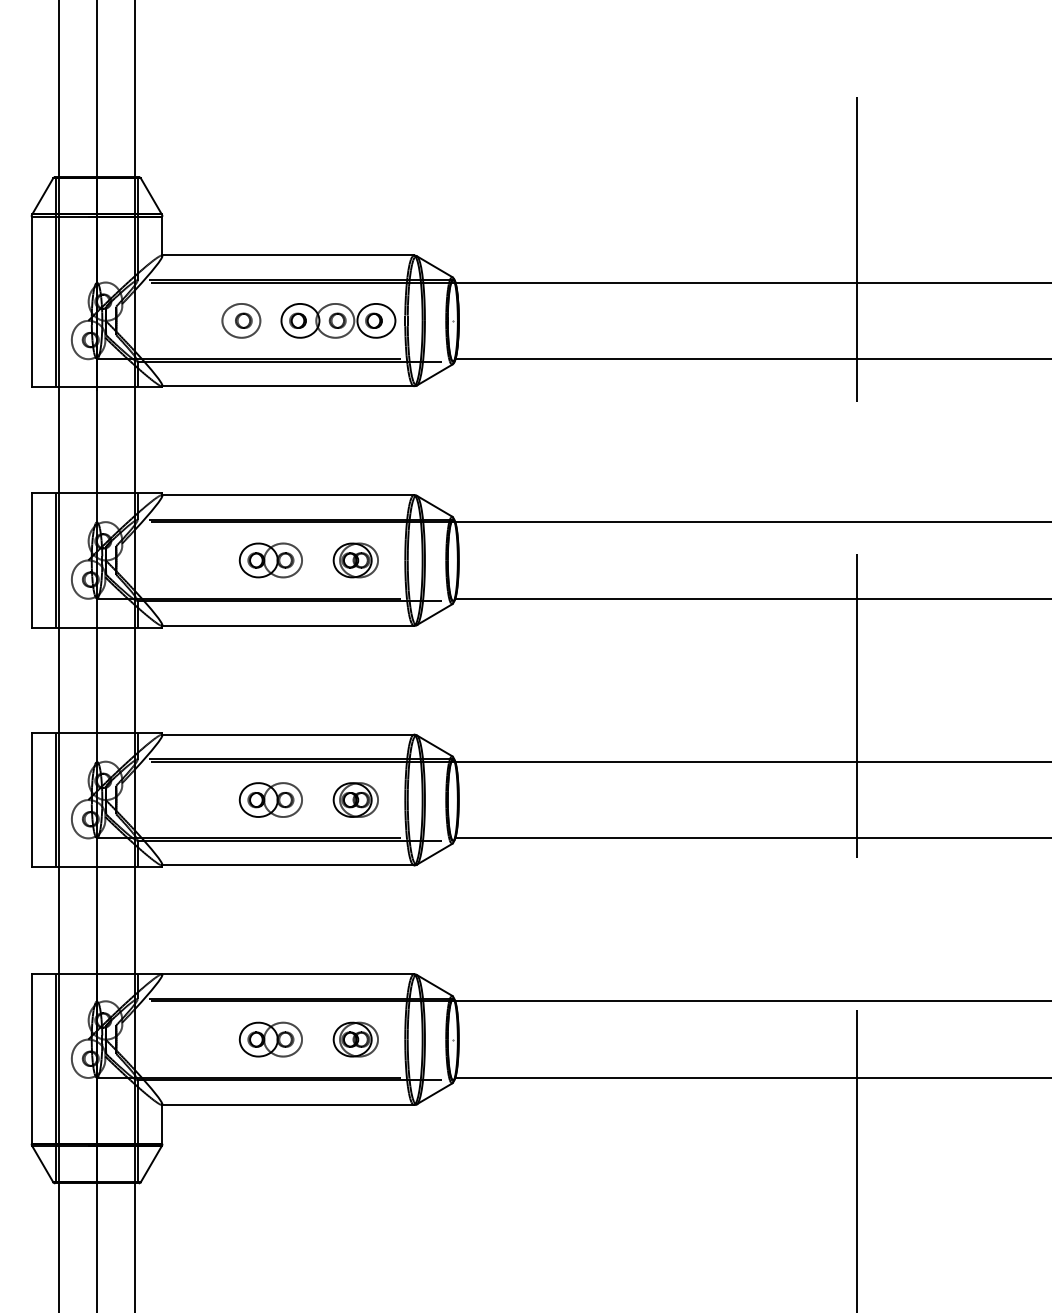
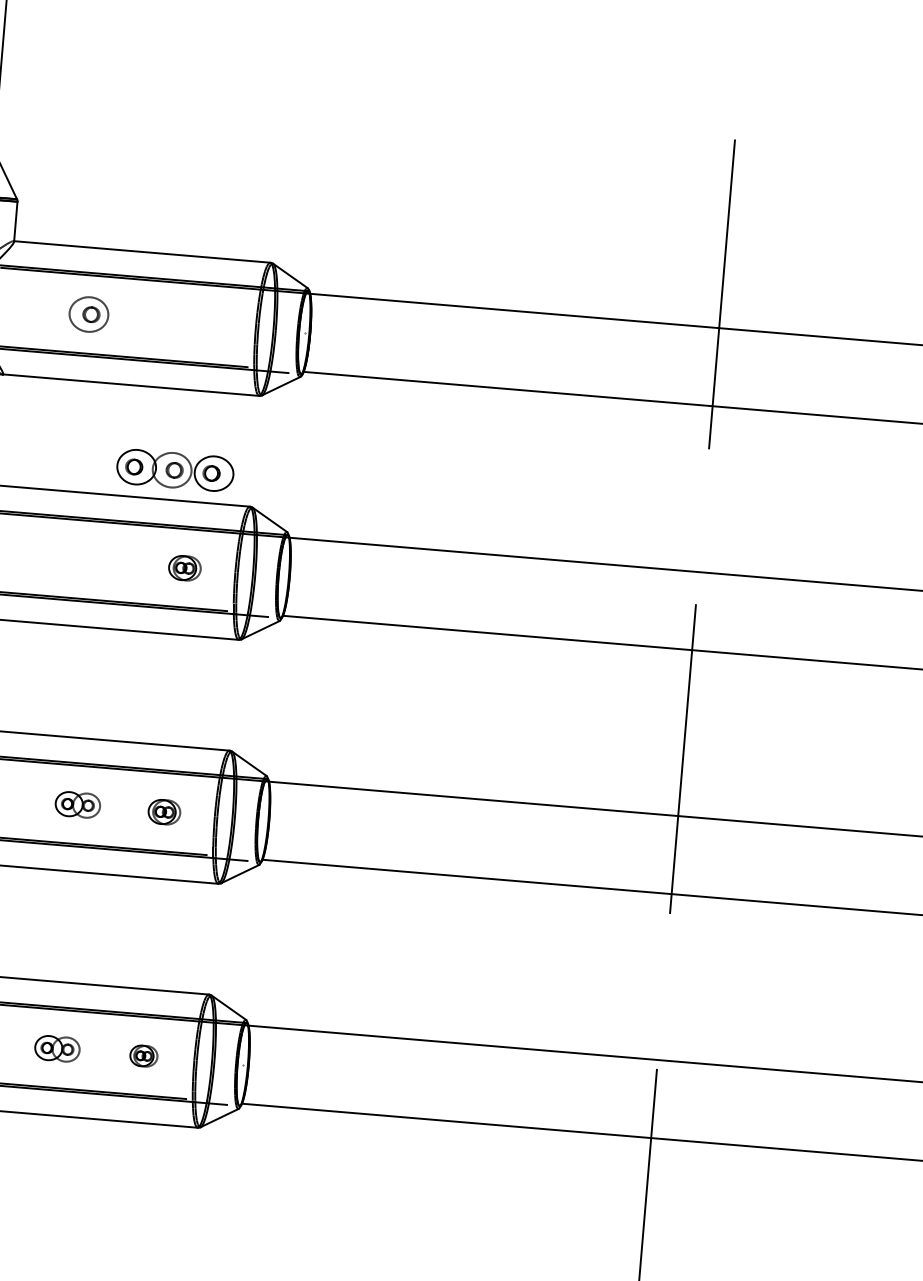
part: (338, 320) -> (175, 470), moved
part: (270, 560) -> (98, 561), removed
part: (355, 560) -> (184, 568), size x0.7
part: (270, 799) -> (77, 804), size x0.7
part: (355, 799) -> (164, 811), size x0.7
part: (270, 1039) -> (57, 1048), size x0.7
part: (355, 1039) -> (143, 1056), size x0.6

